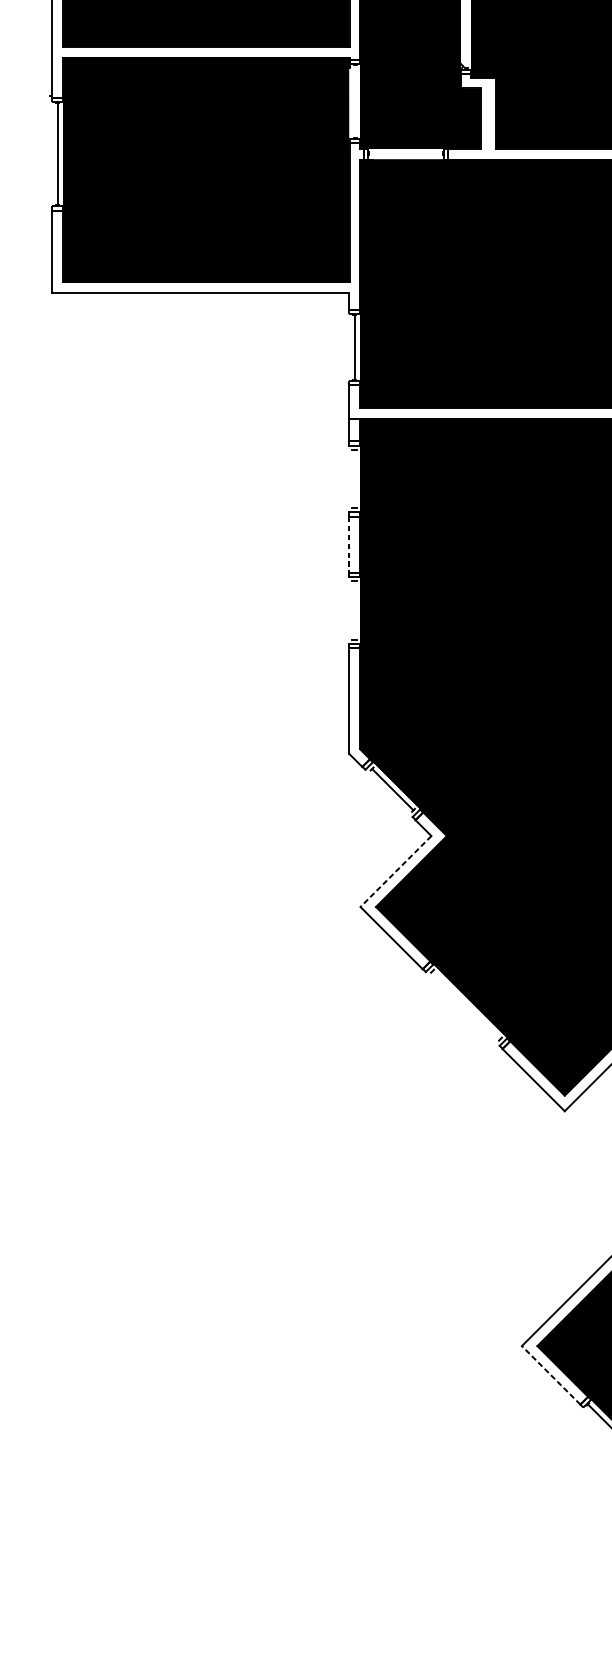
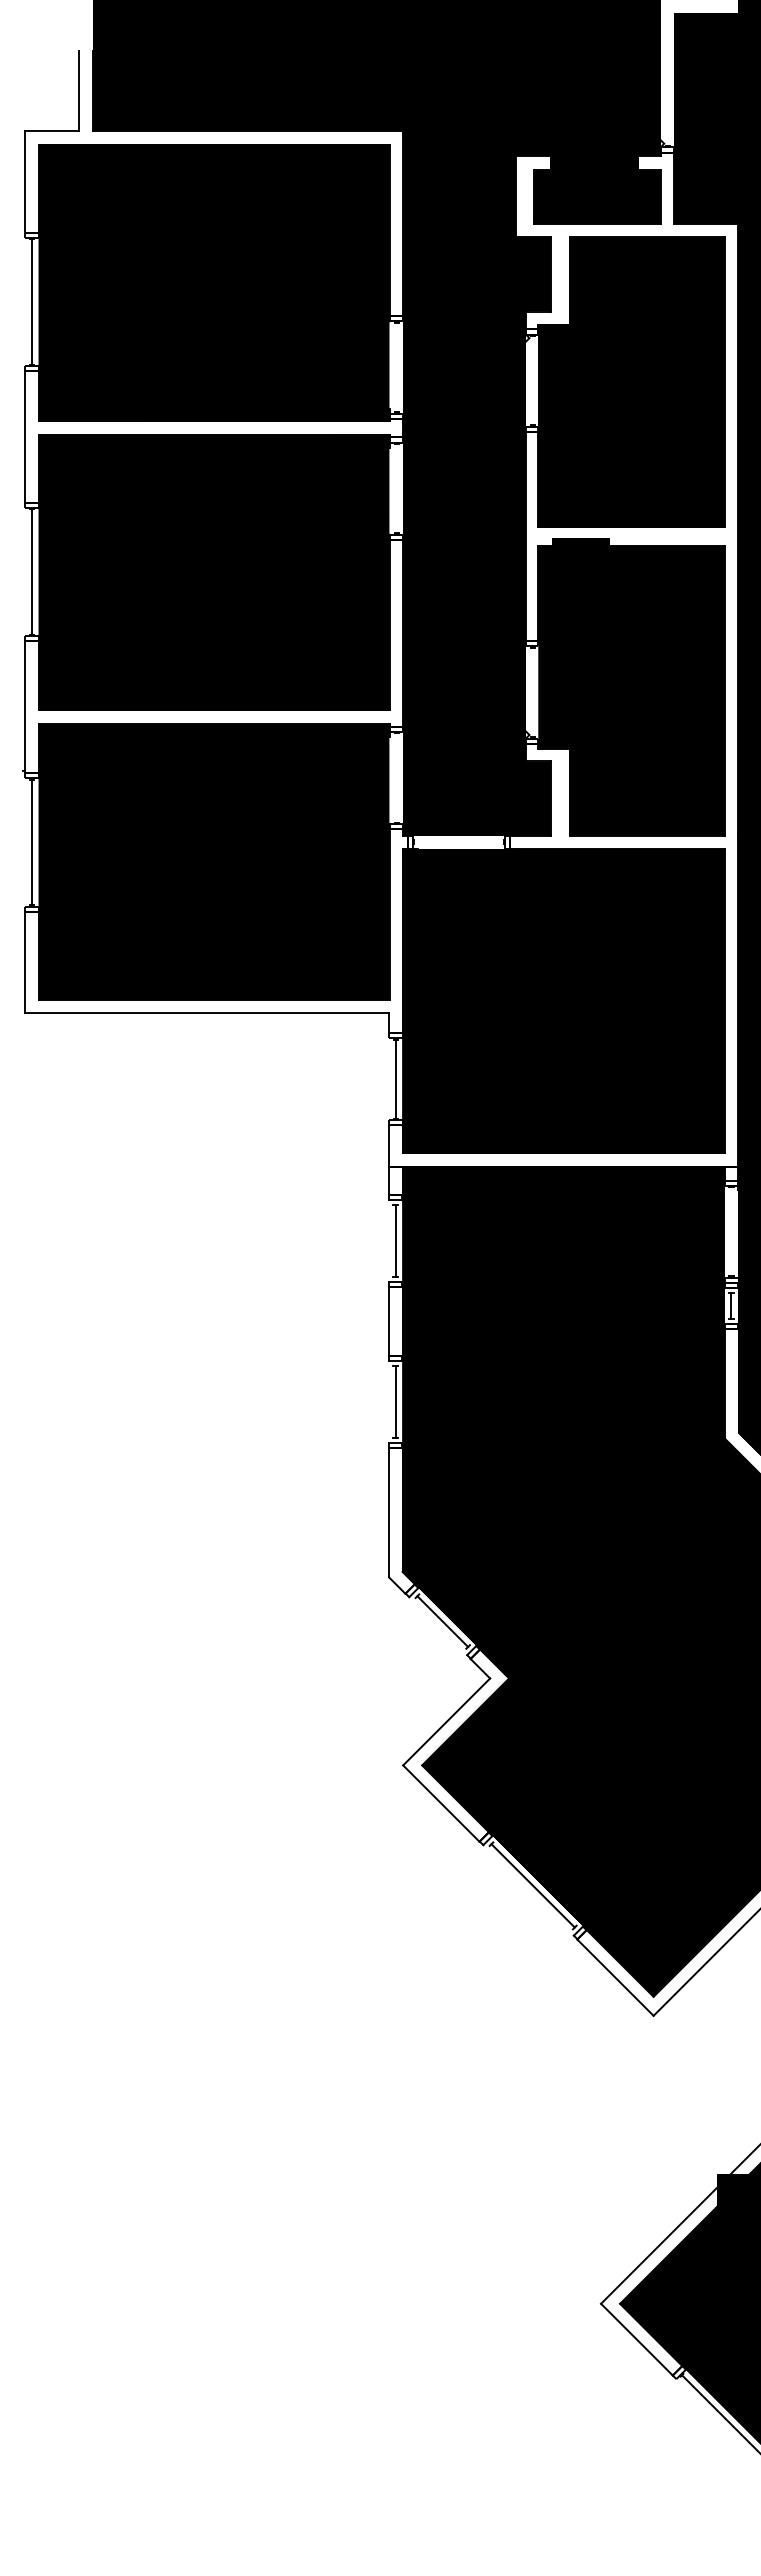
line: (354, 478) -> (395, 1240), added
line: (349, 544) -> (389, 1321), dashed -> solid
line: (354, 610) -> (395, 1401), added
line: (395, 871) -> (446, 1722), dashed -> solid
line: (465, 1004) -> (532, 1885), added
line: (550, 1375) -> (636, 2339), dashed -> solid

